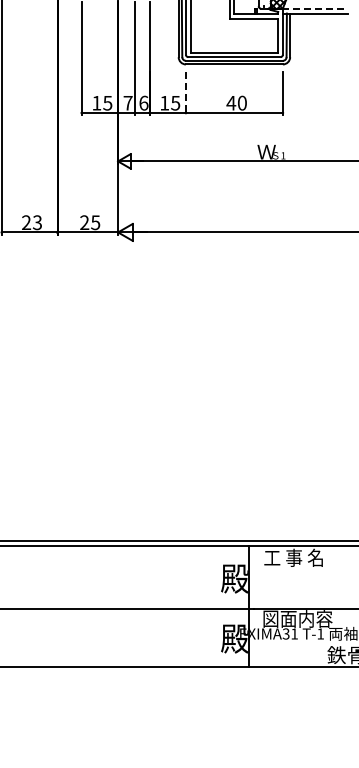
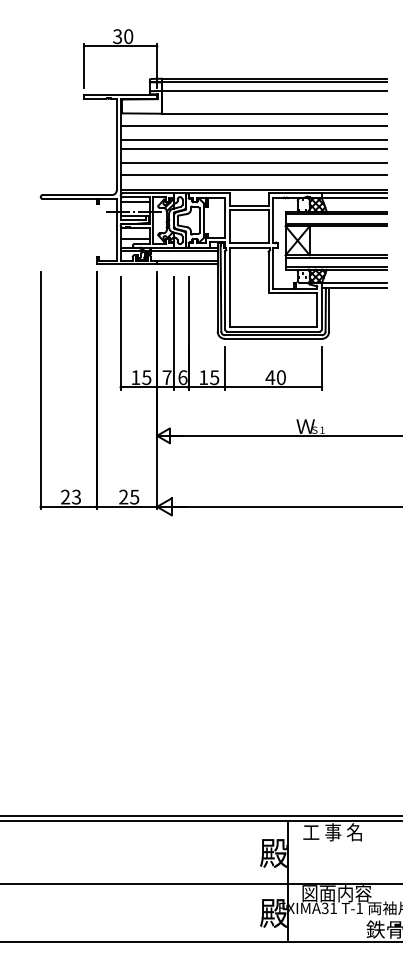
line: (315, 9) -> (354, 283), dashed -> solid
line: (185, 94) -> (224, 368), dashed -> solid

